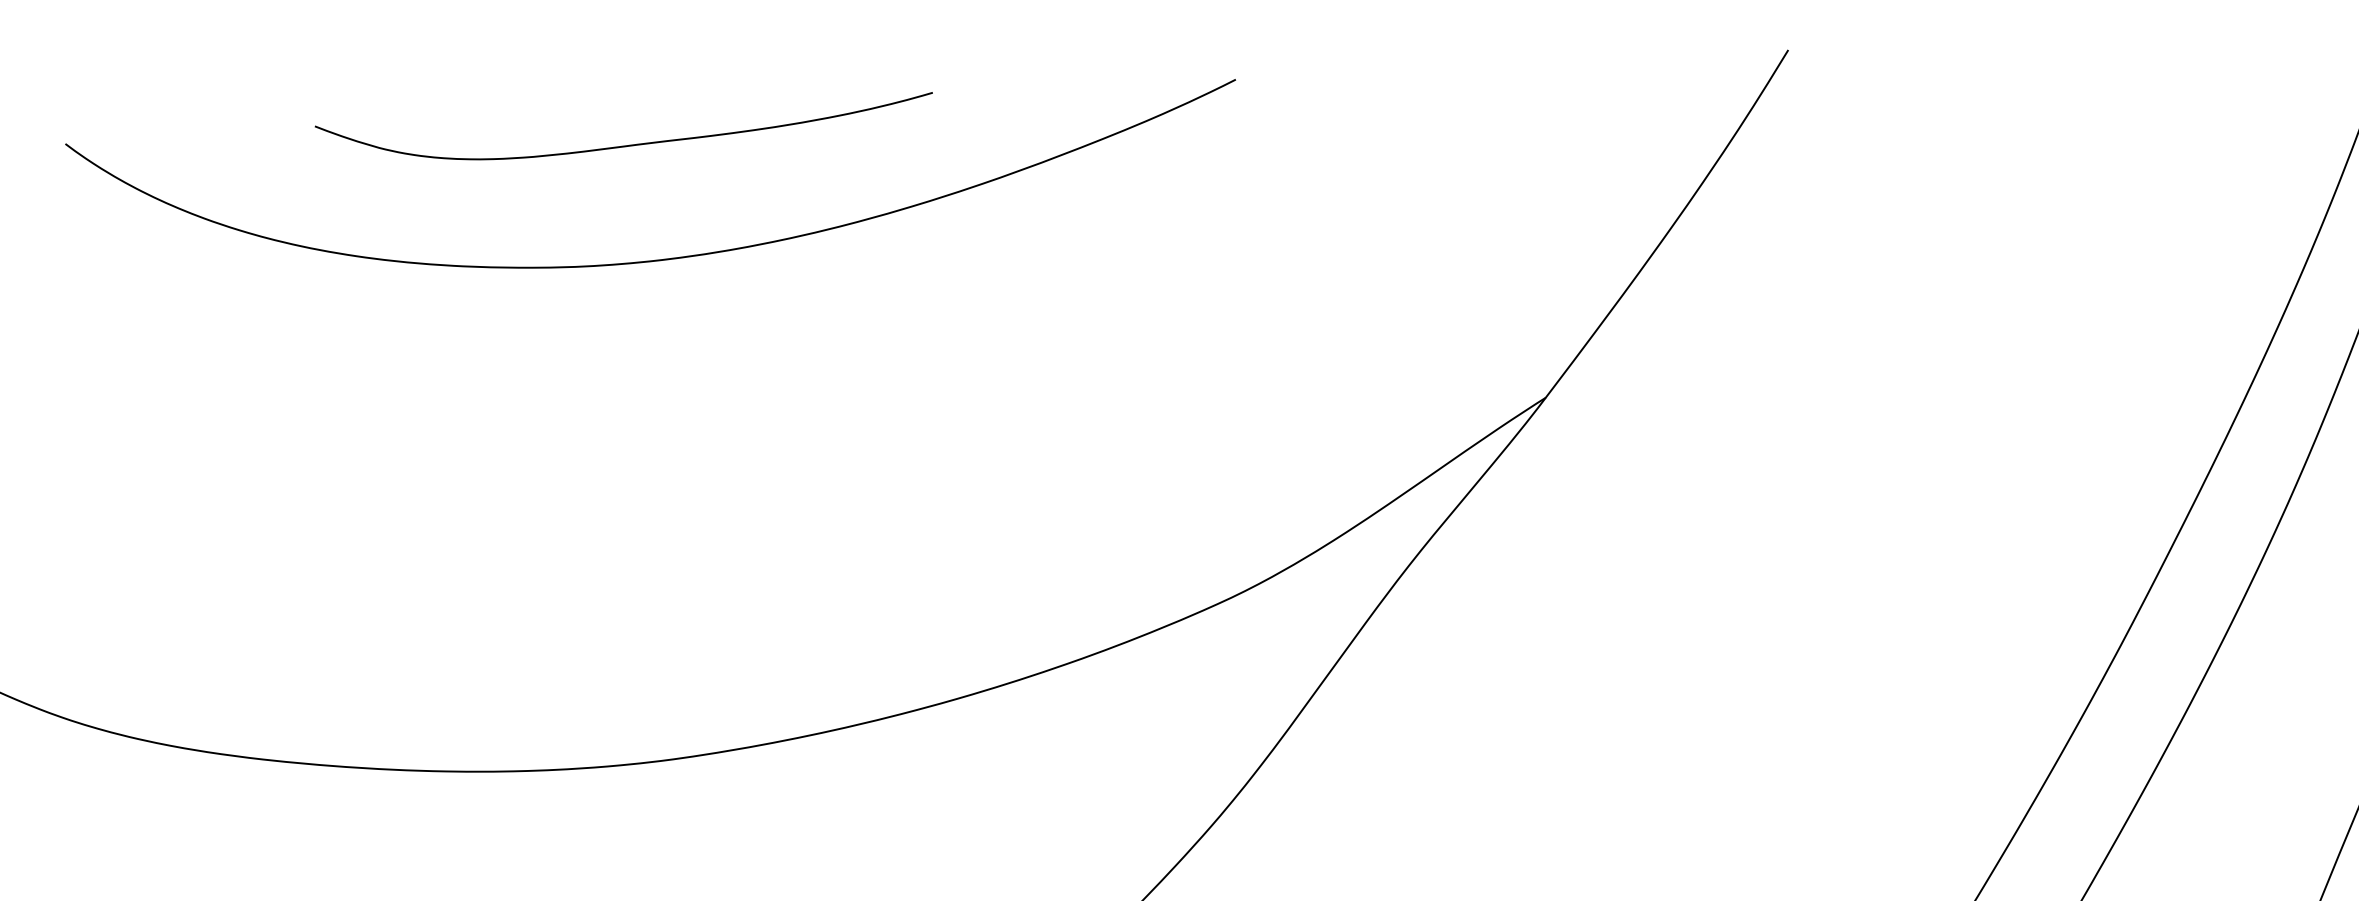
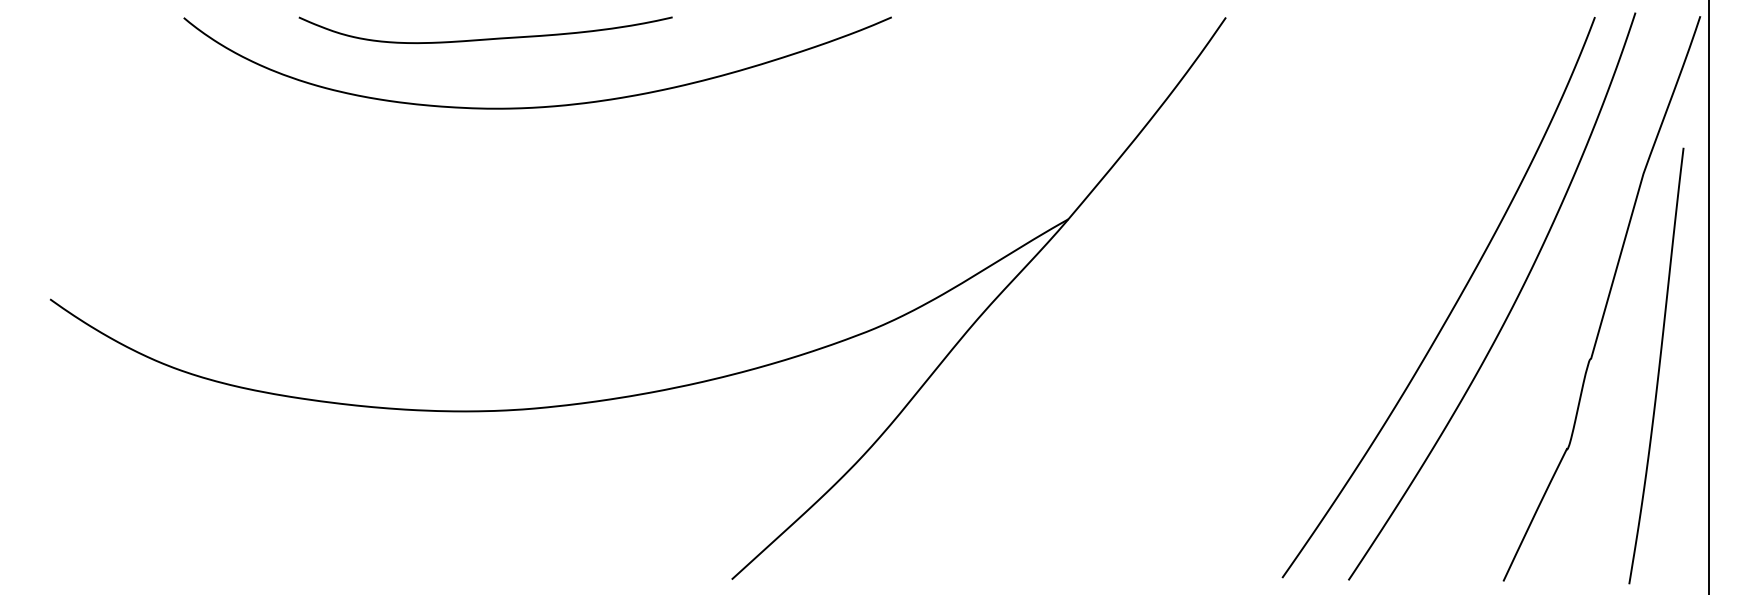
curve: (625, 144) -> (485, 38), moved

